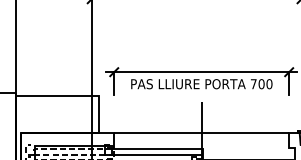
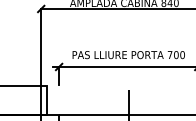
text: (201, 84) -> (128, 55), moved

